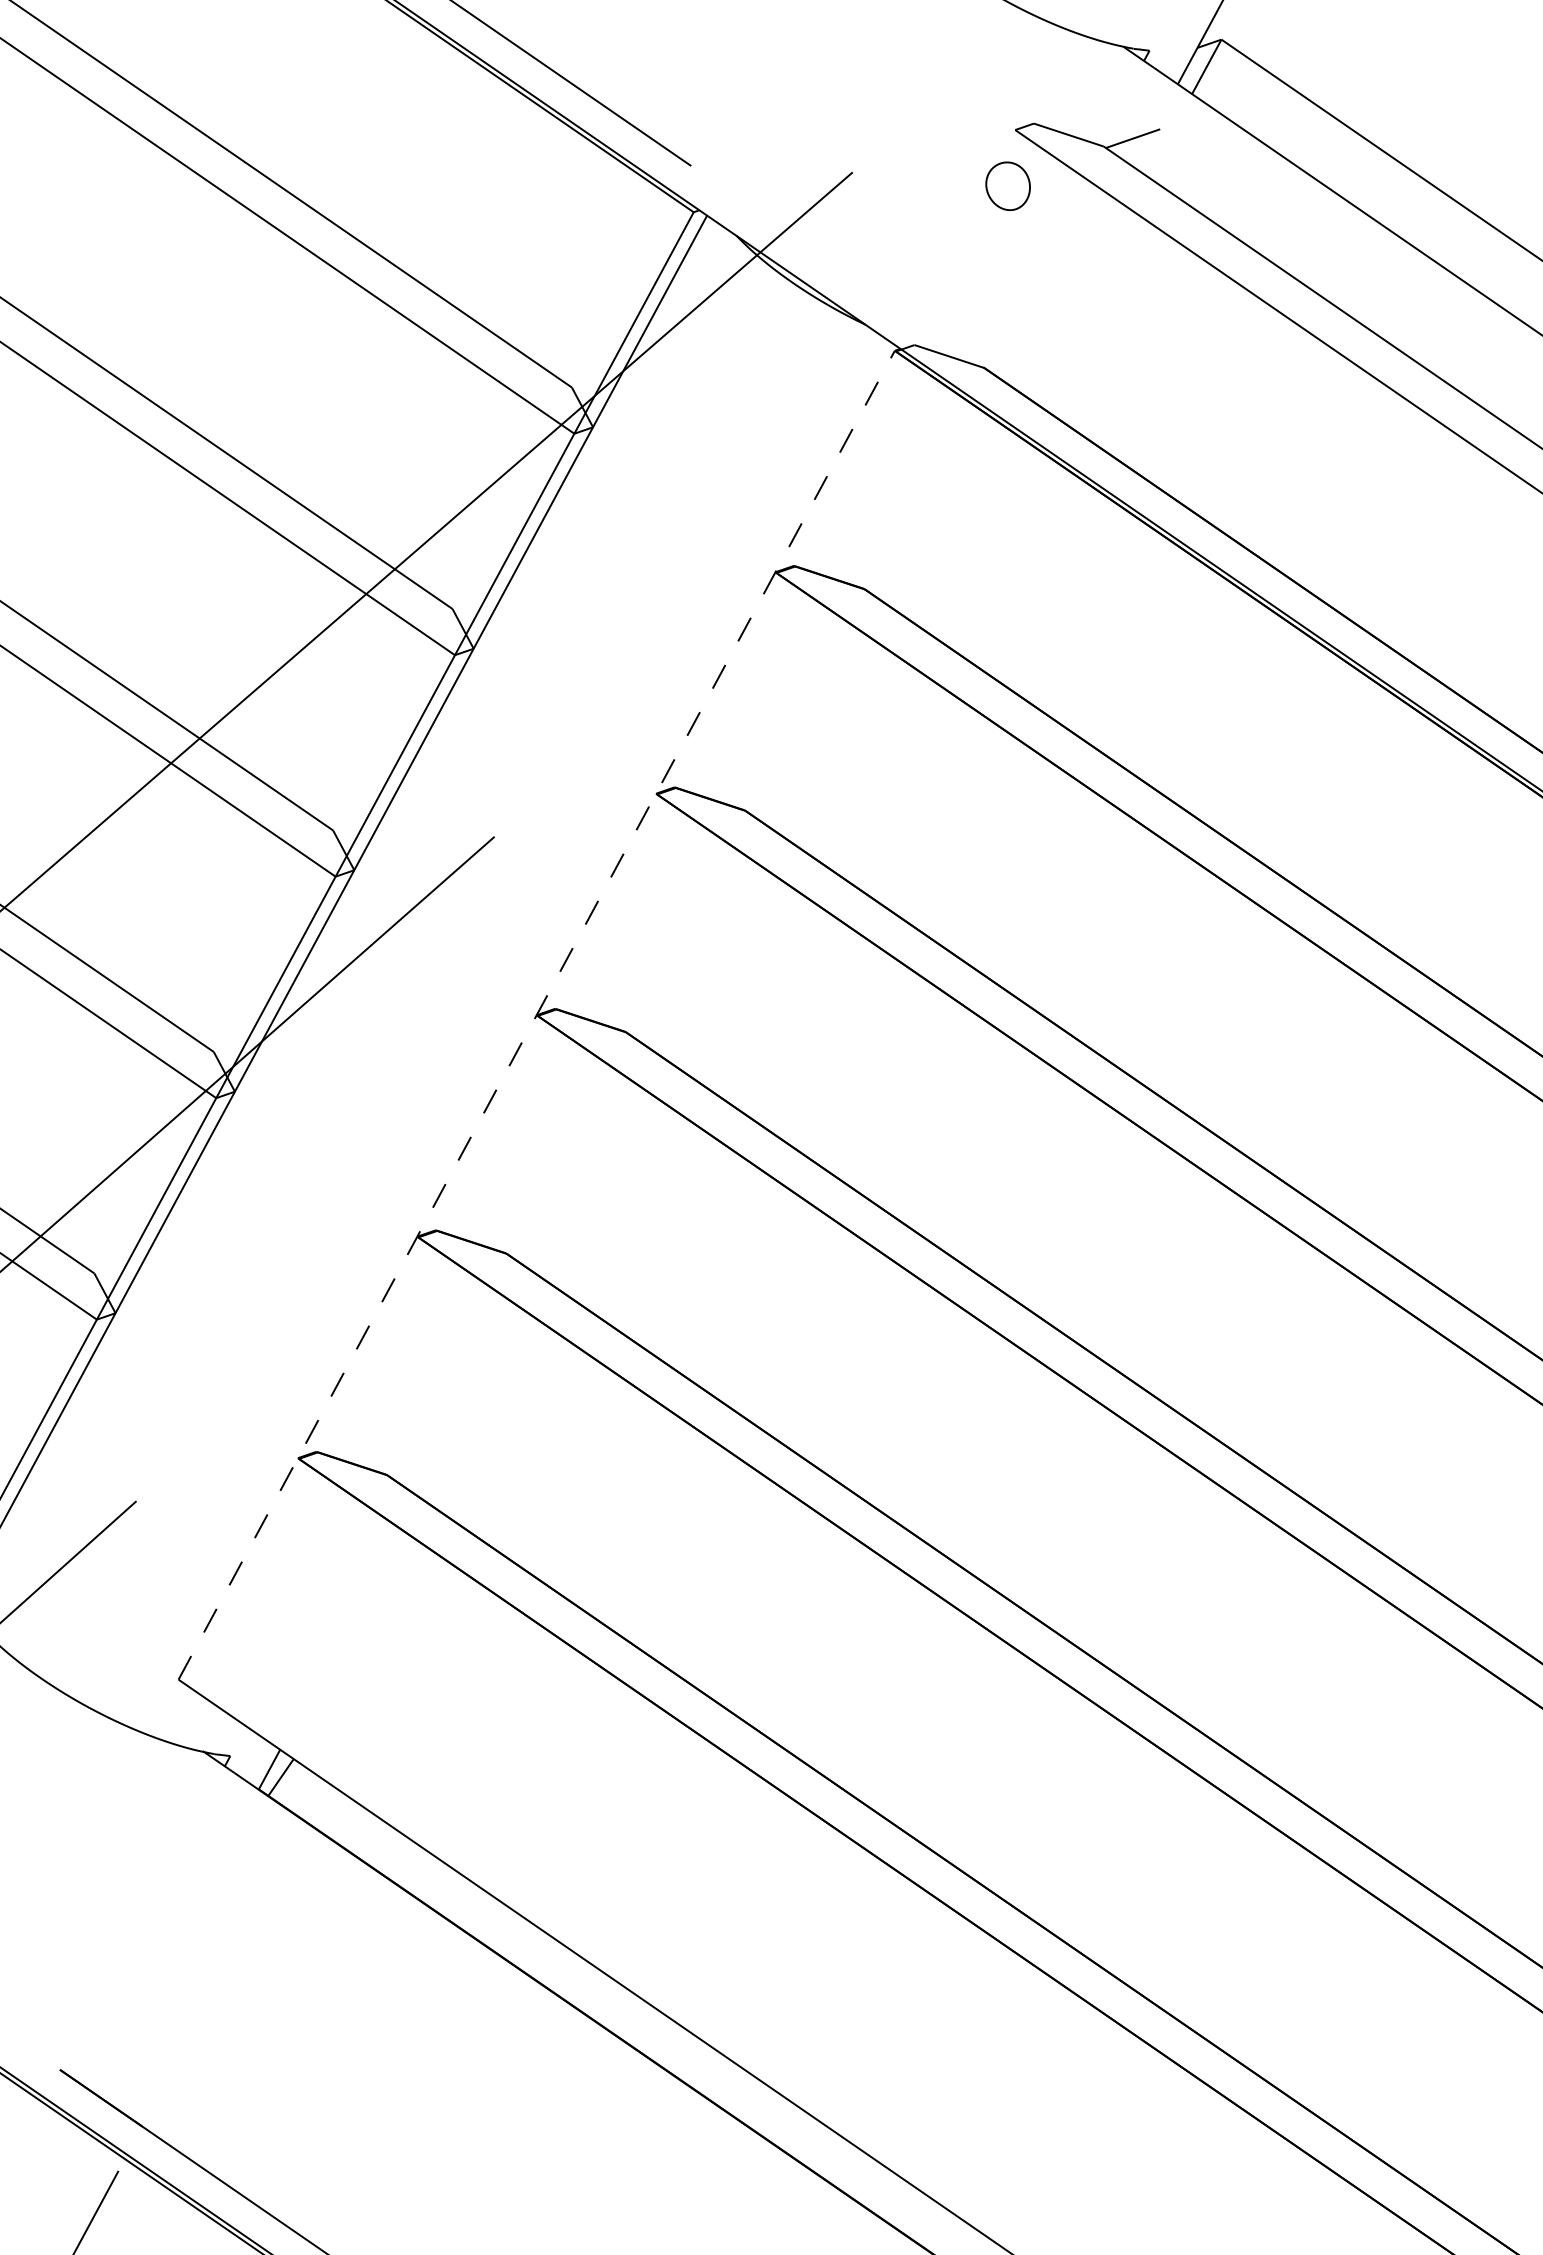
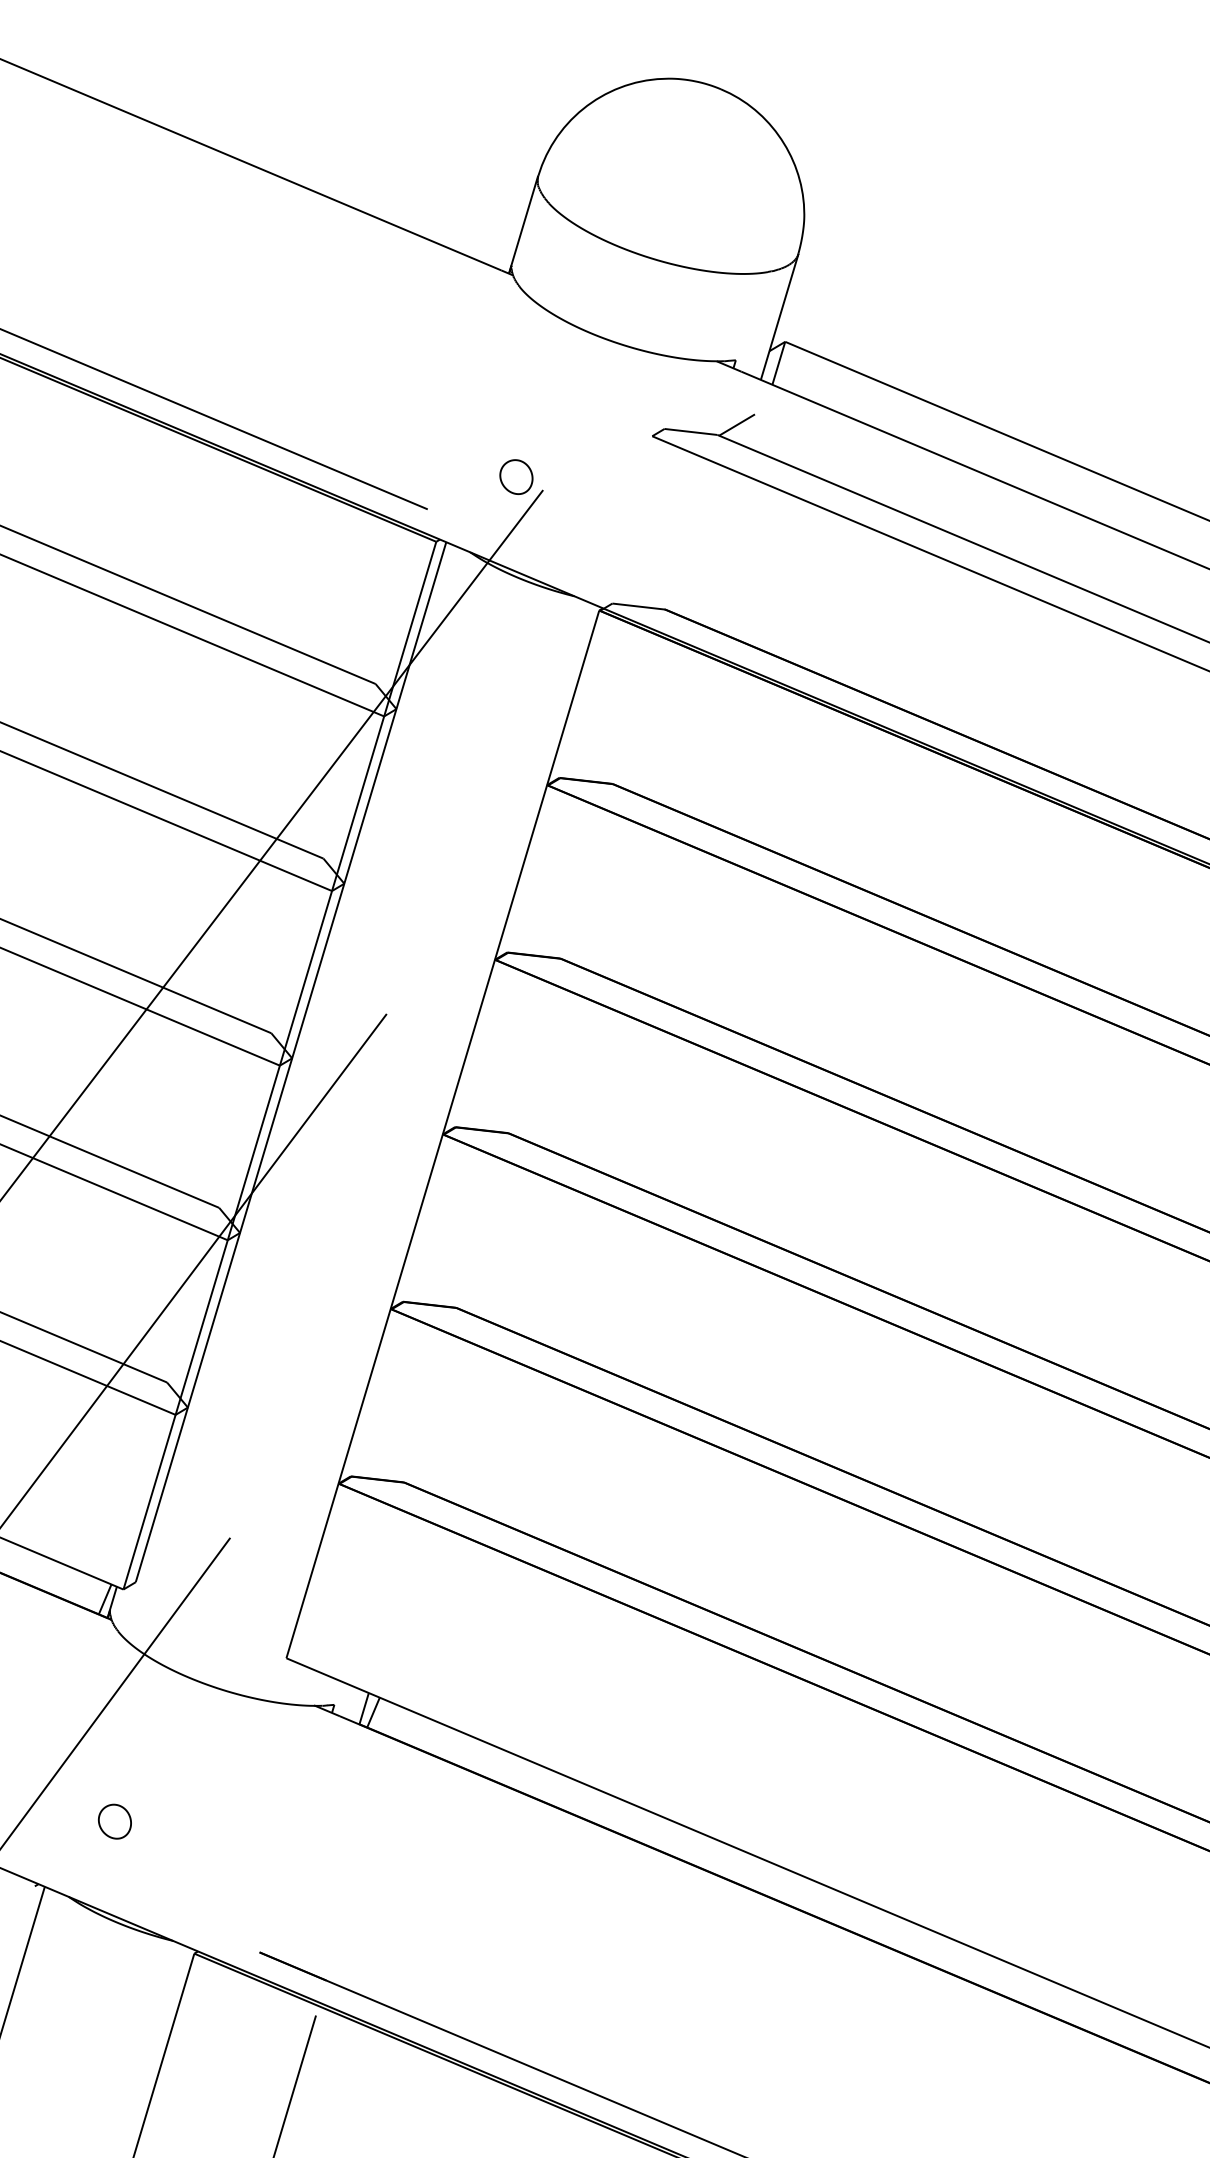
part: (1008, 185) -> (516, 476), moved
line: (536, 1015) -> (442, 1134), dashed -> solid

